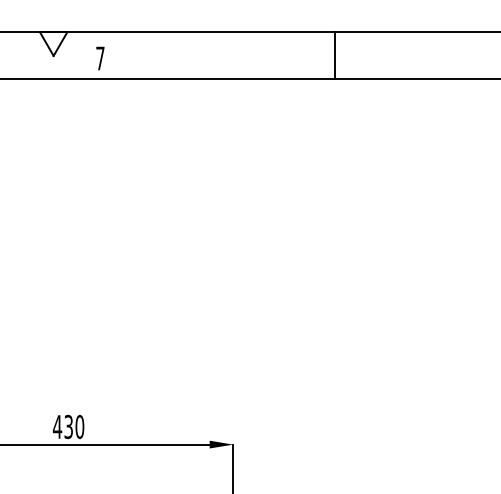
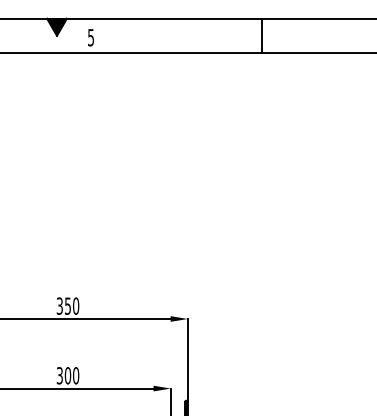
fill: (52, 43) -> (56, 26), added
text: (99, 58) -> (90, 37), 7 -> 5
text: (62, 426) -> (63, 305), 430 -> 350

